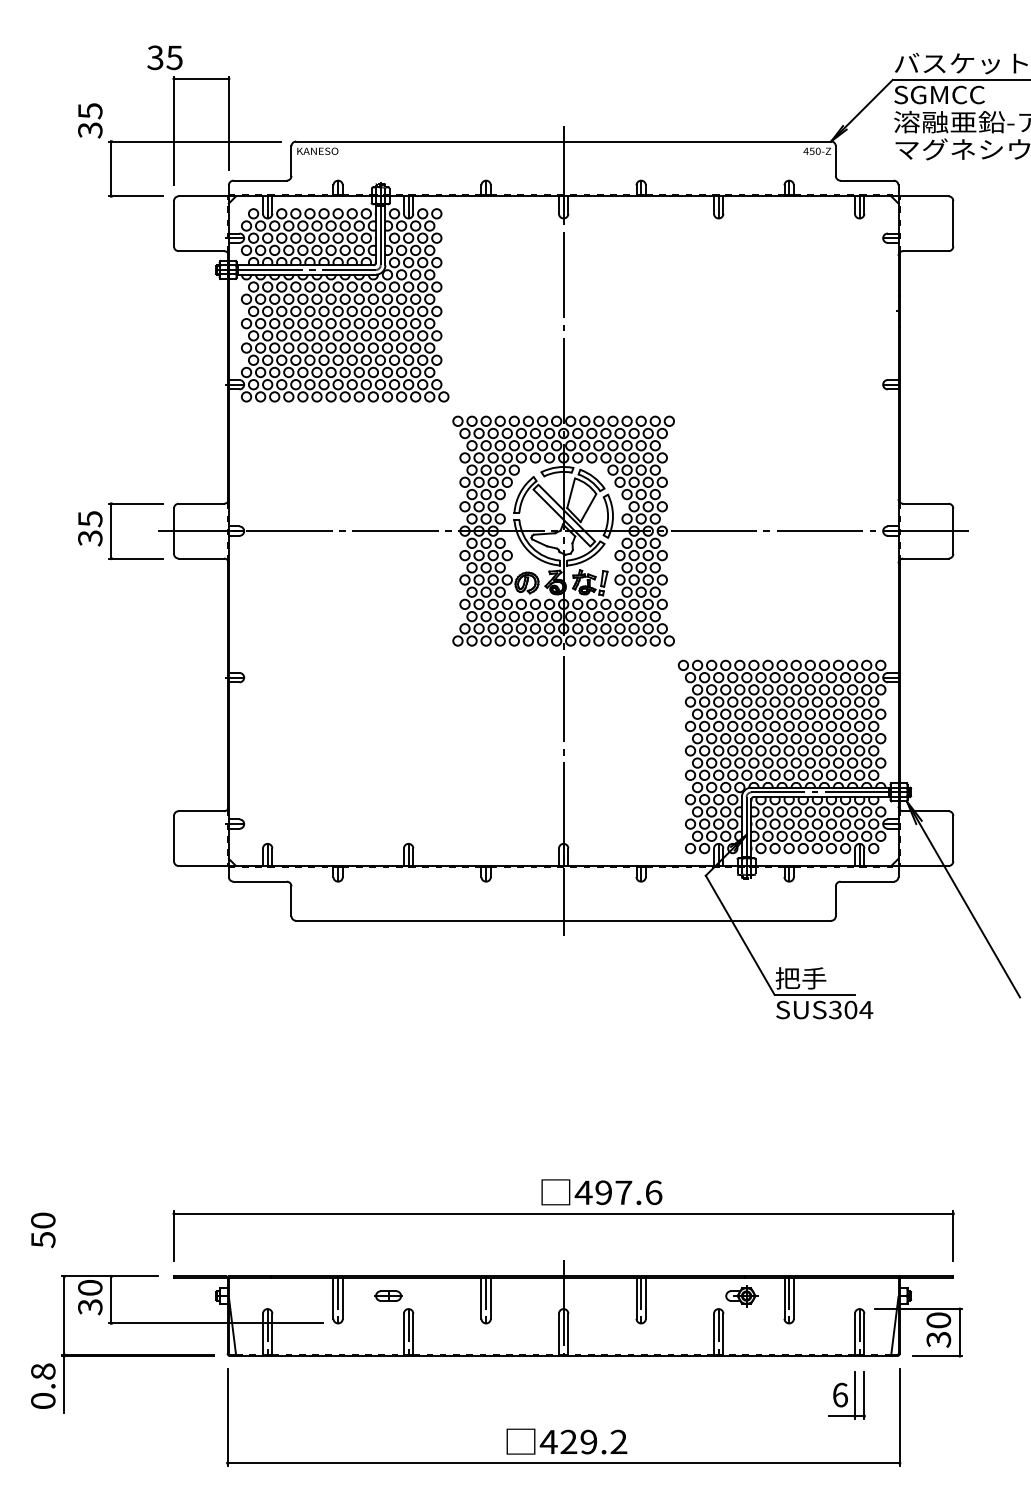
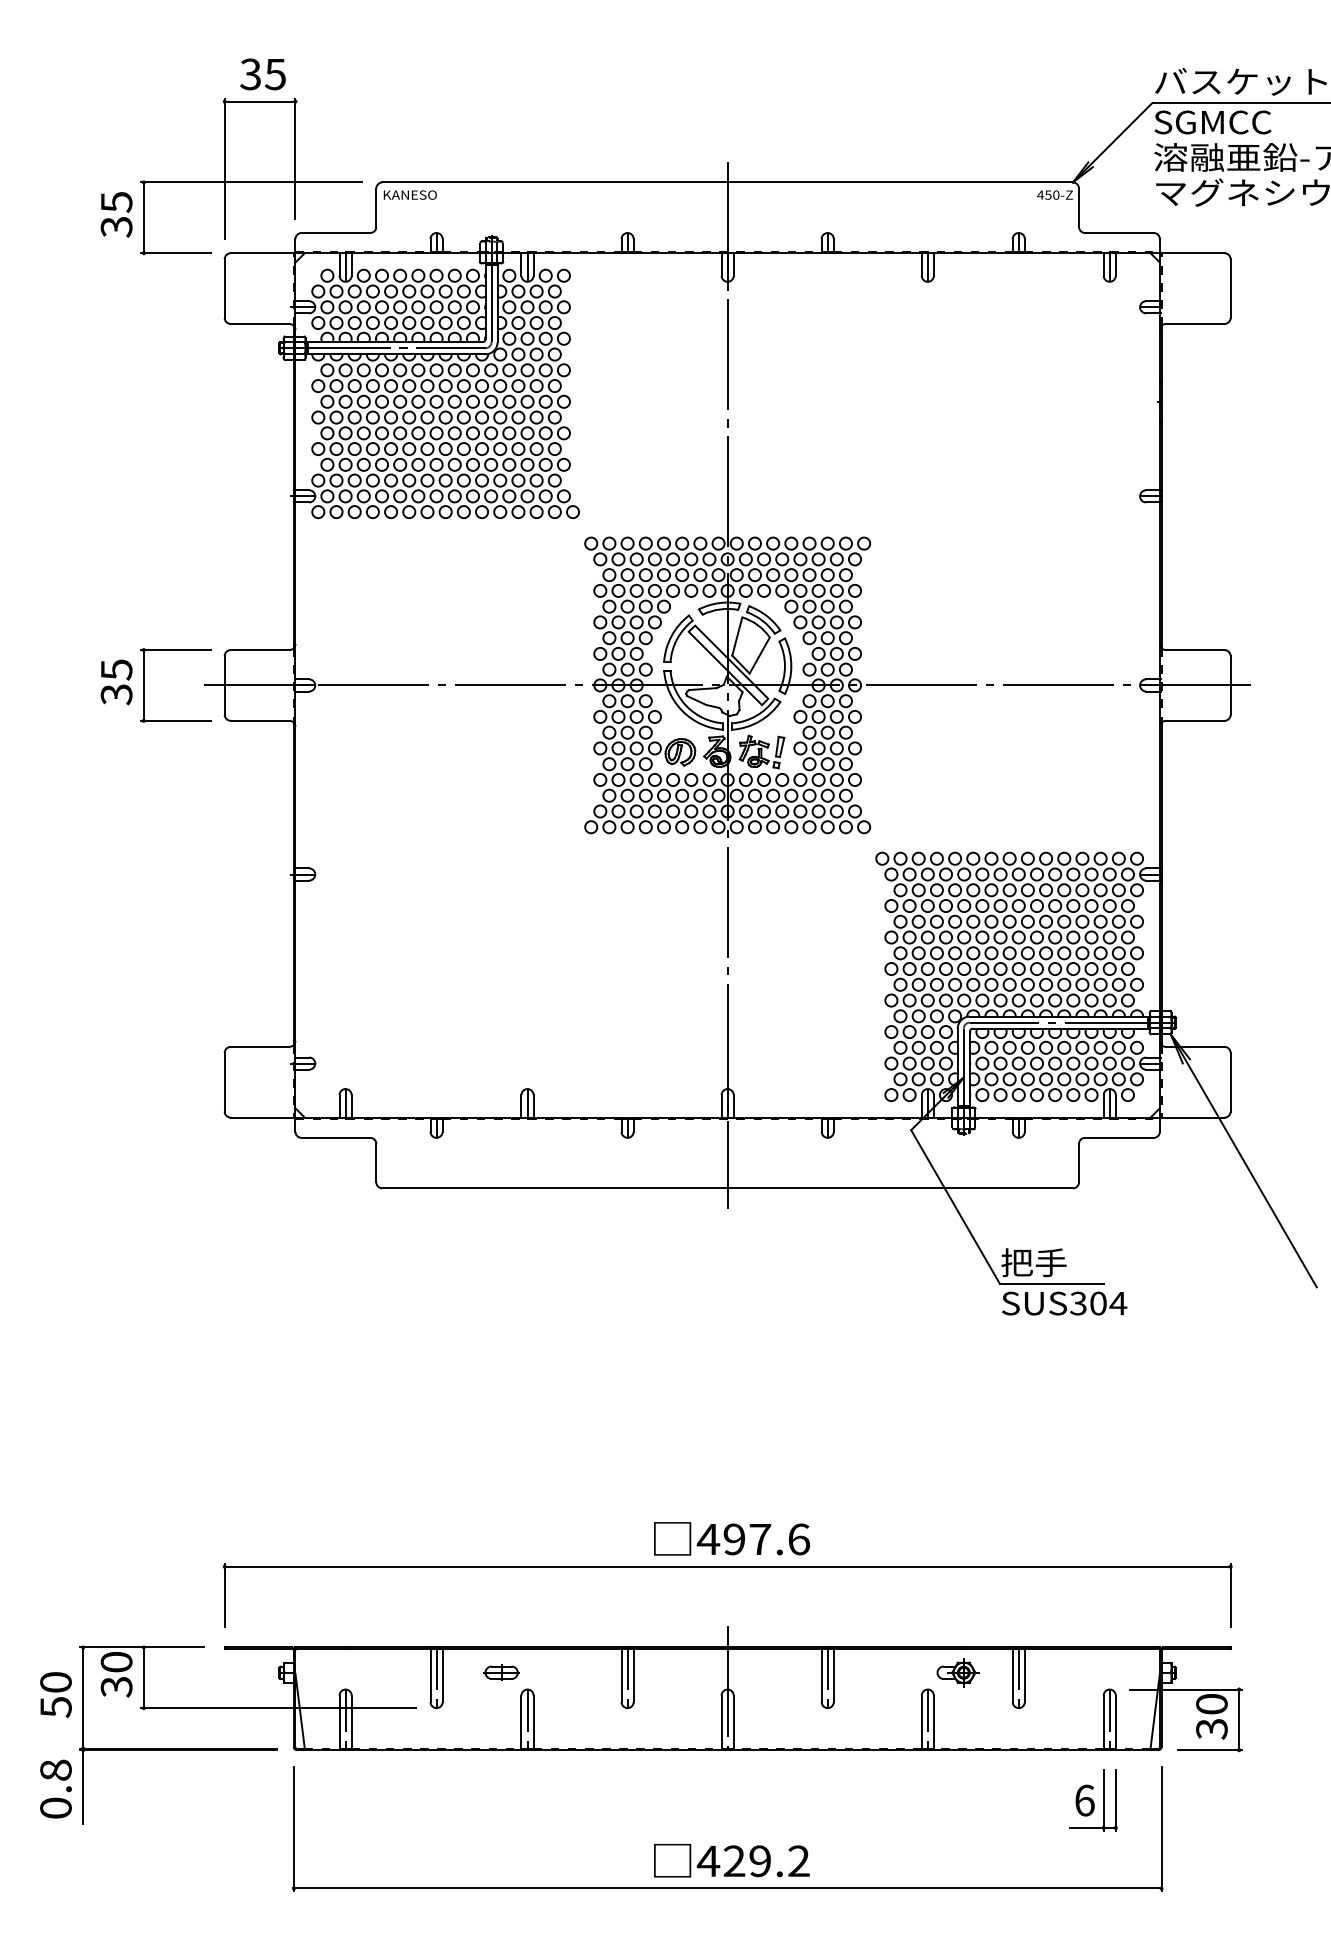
text: (164, 57) -> (262, 74), moved
text: (90, 120) -> (116, 214), moved
text: (602, 1192) -> (732, 1538), moved
text: (42, 1230) -> (55, 1694), moved

